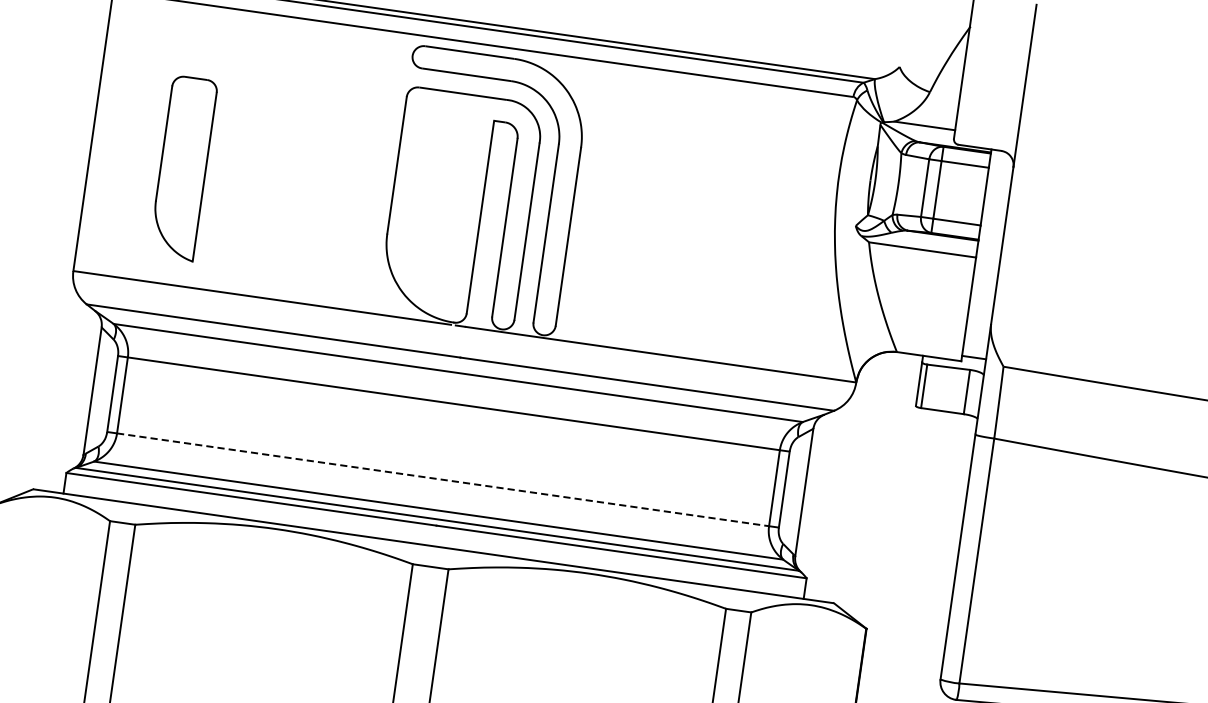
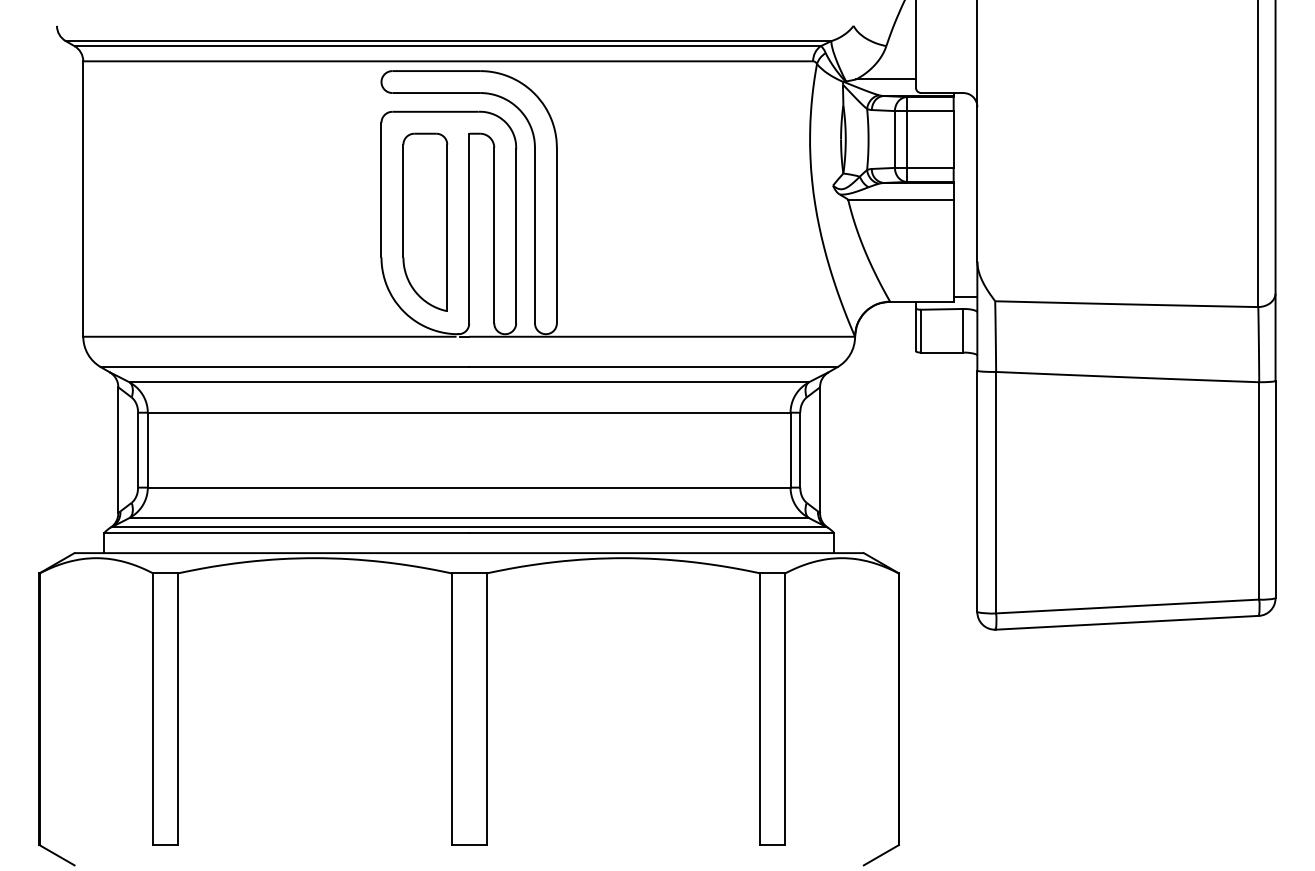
part: (183, 167) -> (425, 221), moved
line: (443, 479) -> (469, 487), dashed -> solid

